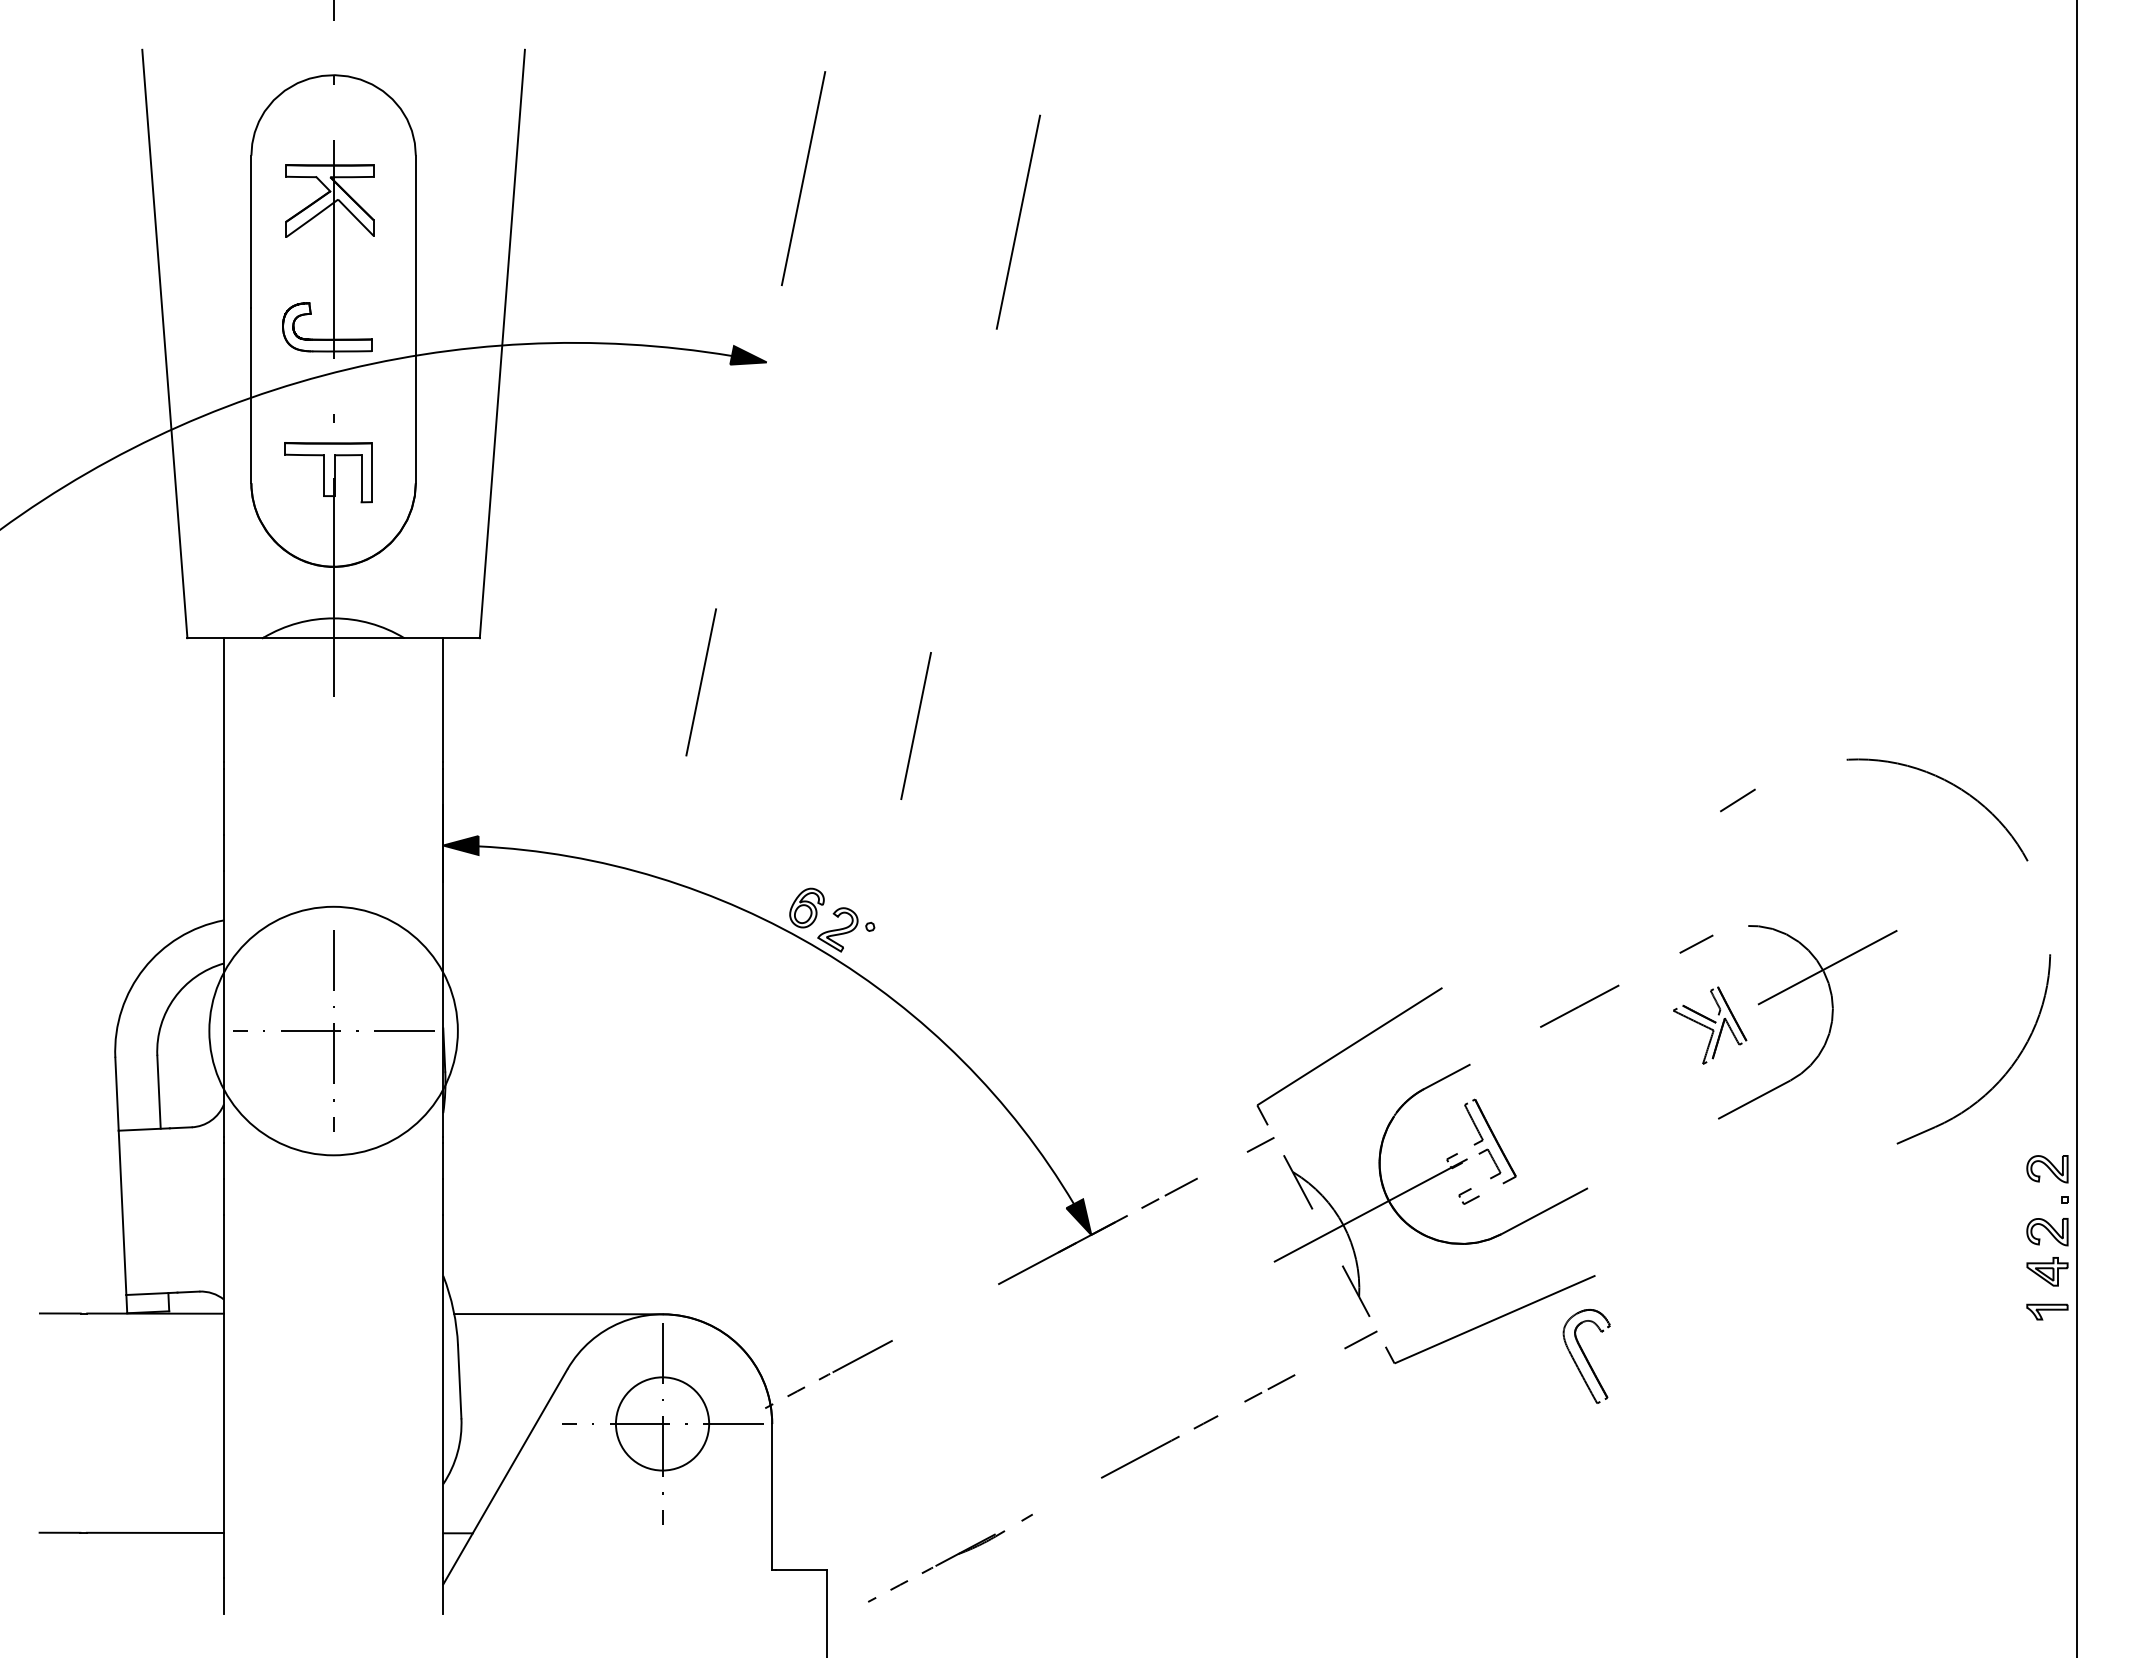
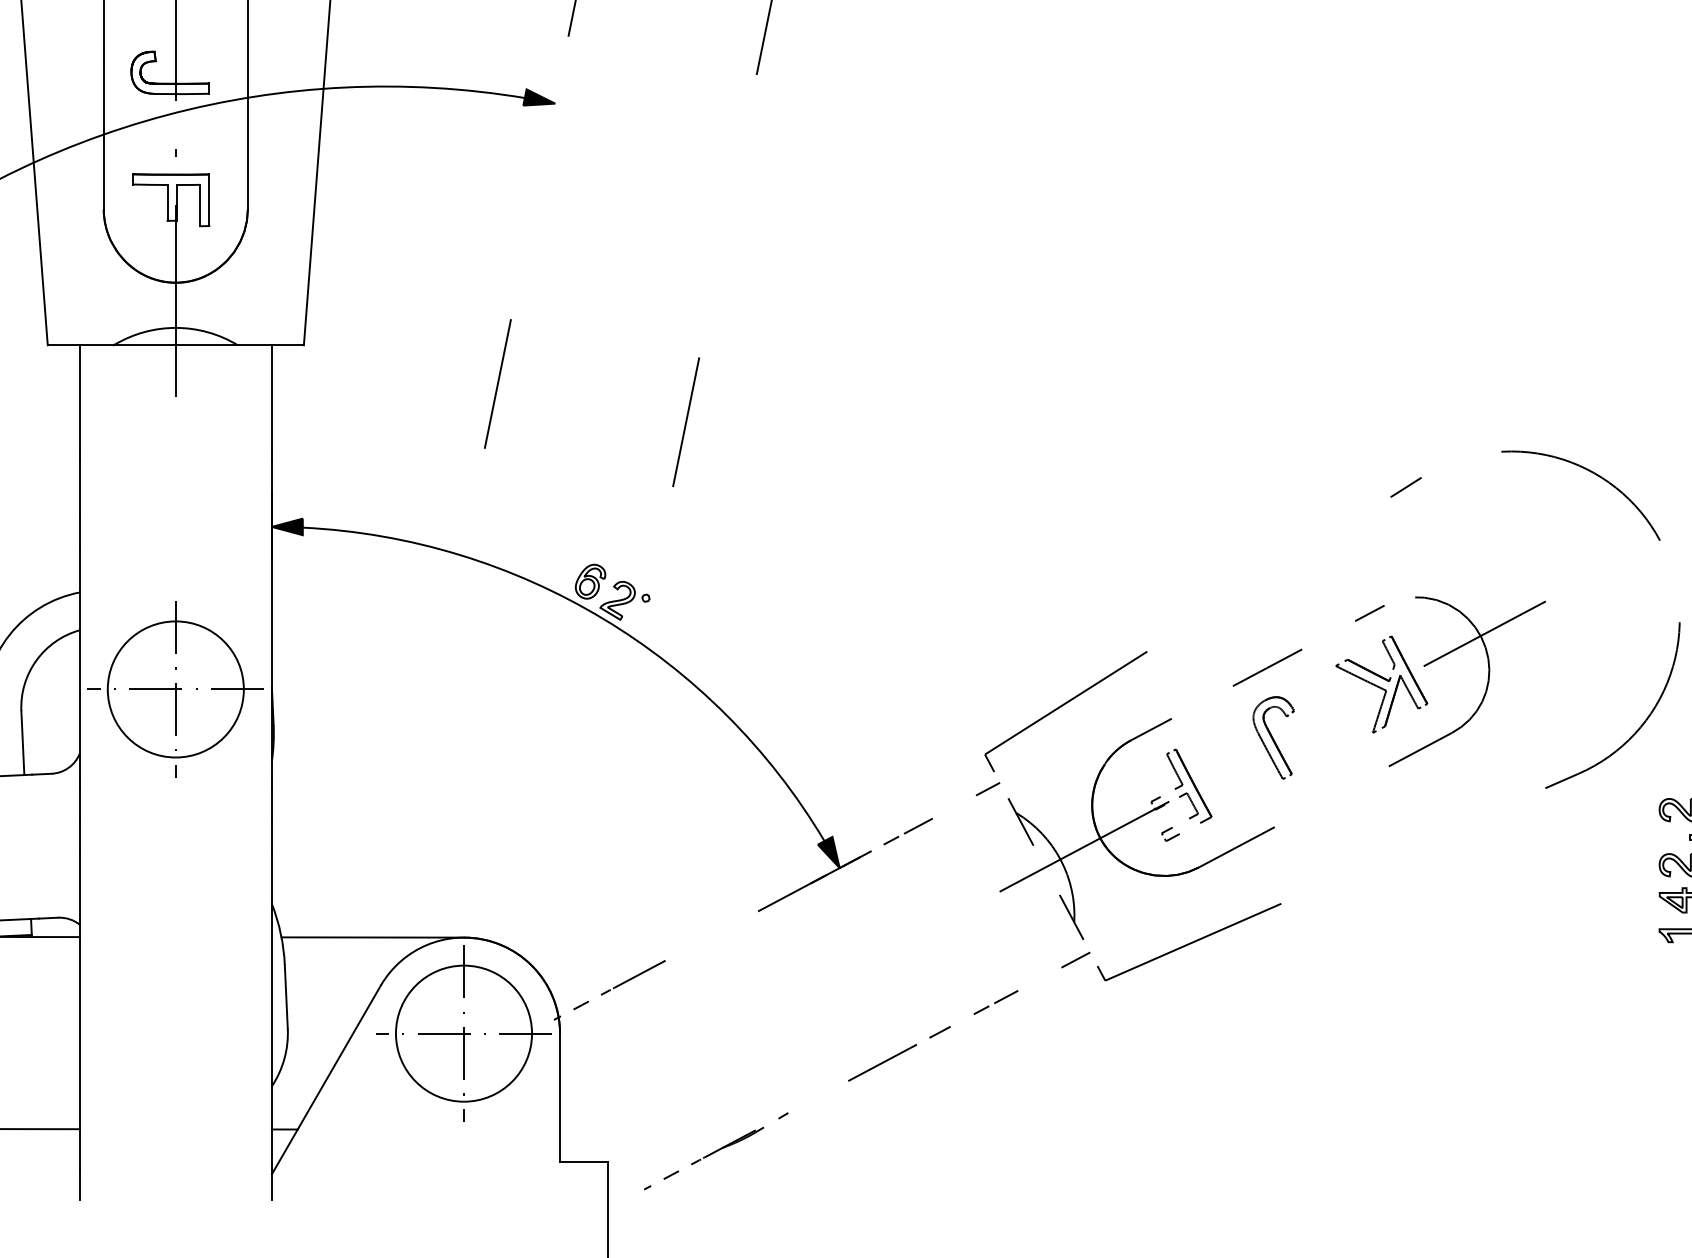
part: (1709, 1025) -> (1381, 684), size x1.43
circle: (333, 1030) -> (175, 688), size x0.62
part: (1586, 1356) -> (1273, 738), moved
circle: (662, 1423) -> (463, 1033), size x1.67

